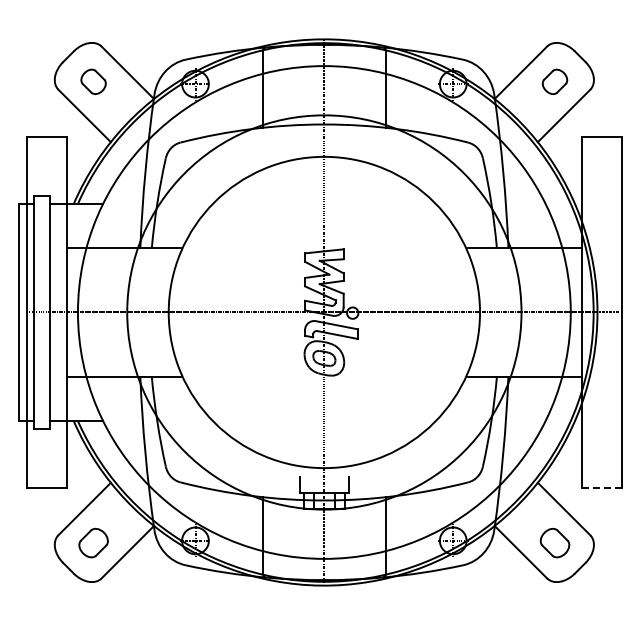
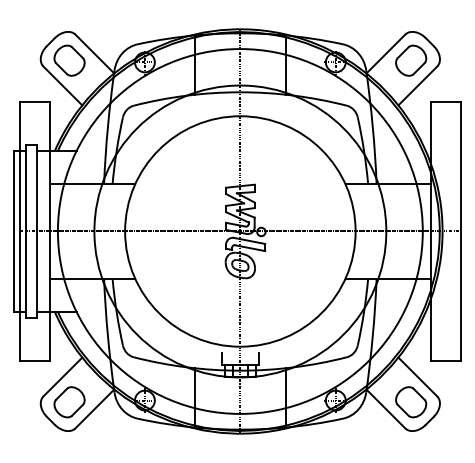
part: (93, 81) -> (69, 60), size x1.67
part: (554, 81) -> (410, 60), size x1.67
line: (601, 487) -> (445, 361), dashed -> solid
part: (93, 542) -> (69, 401), size x1.43
part: (554, 542) -> (410, 401), size x1.43

